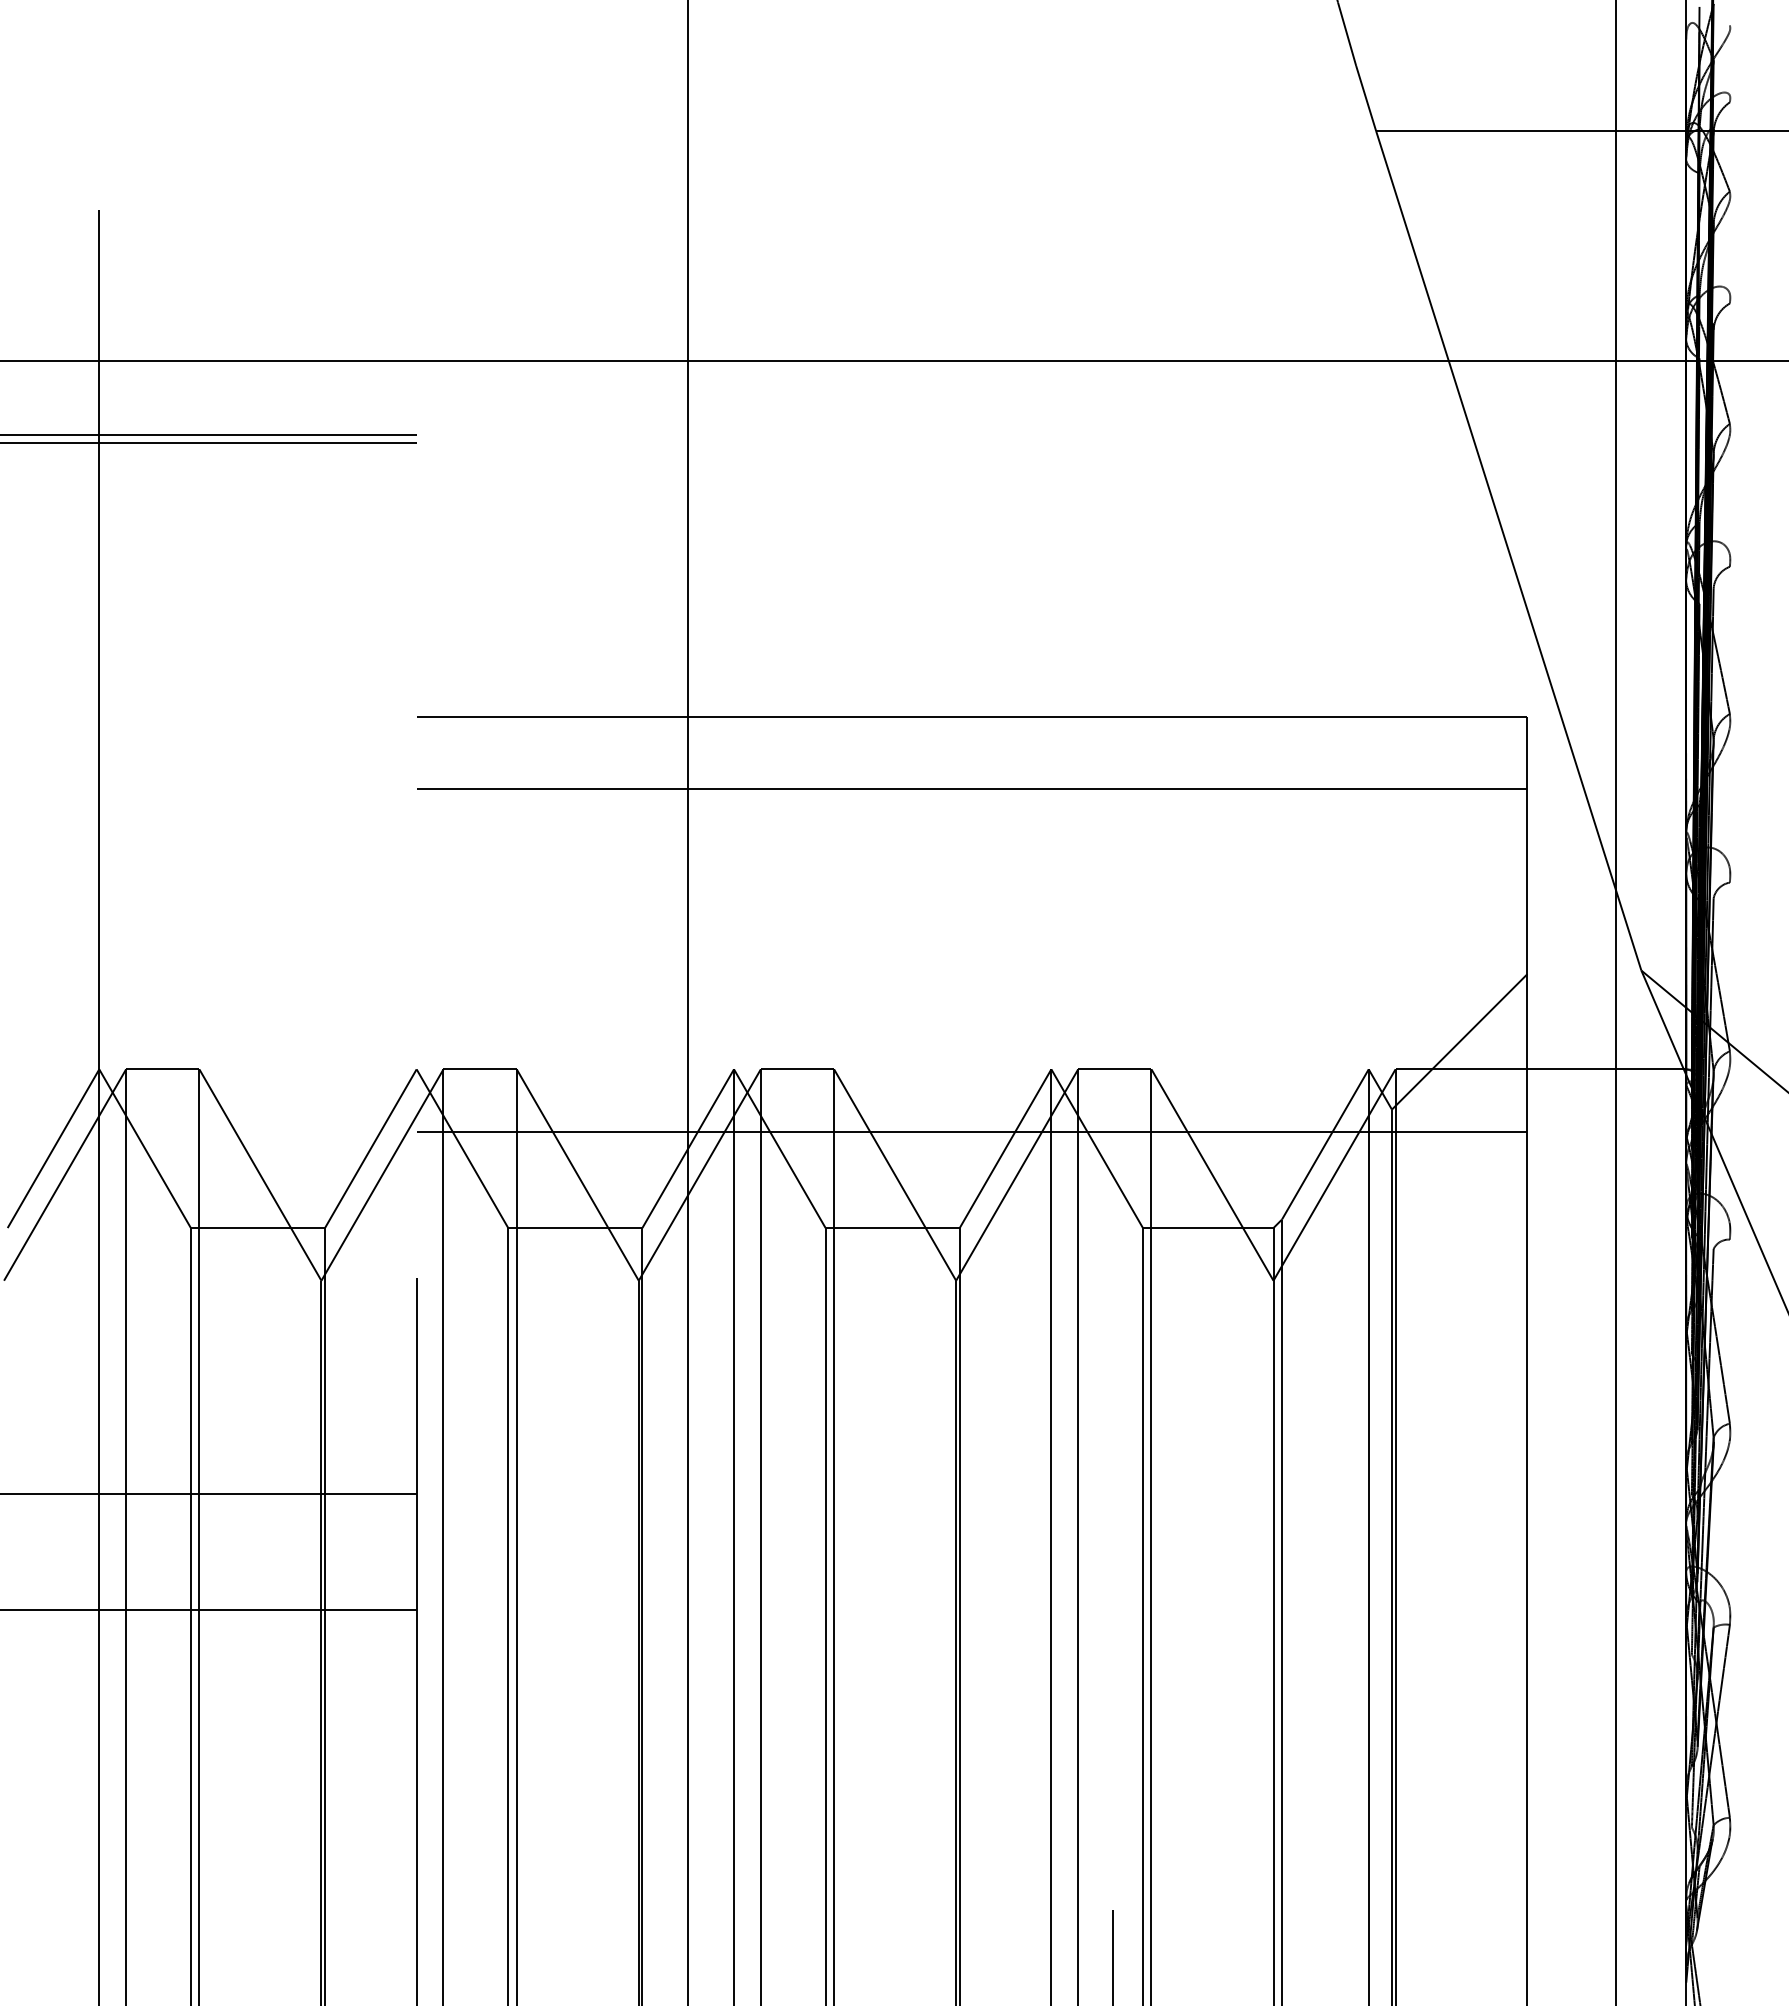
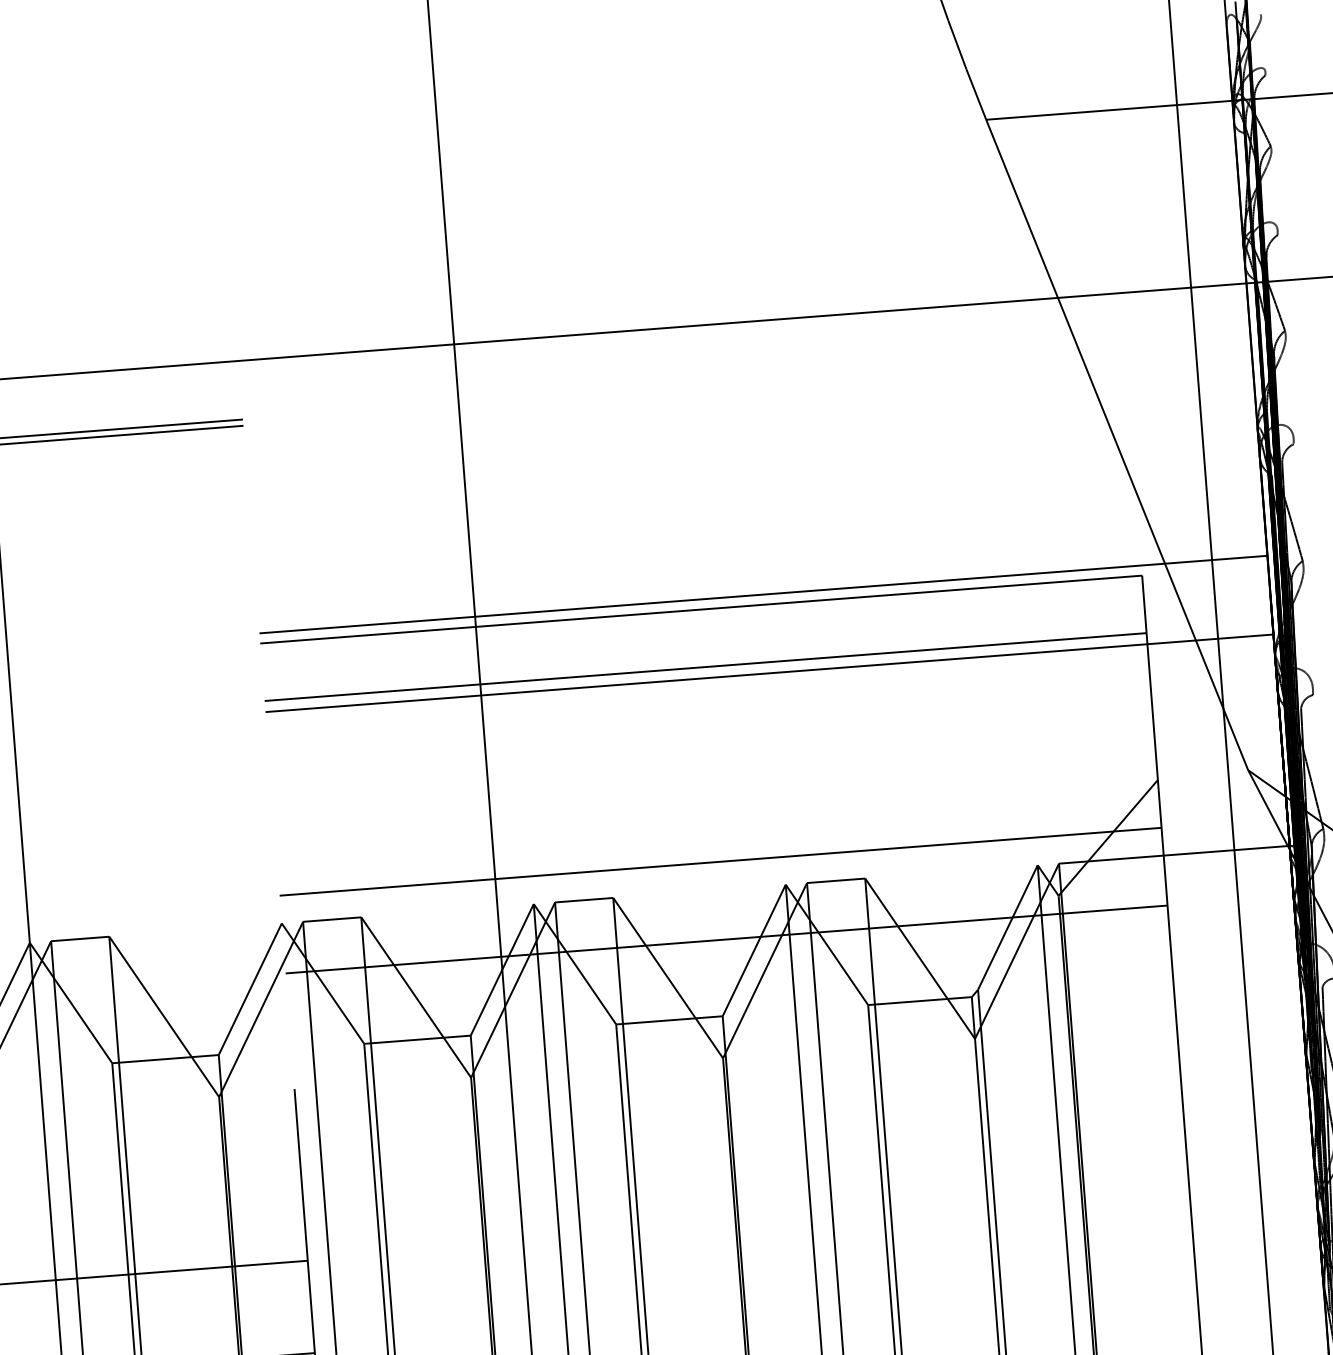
line: (1051, 704) -> (763, 594), added
line: (1051, 803) -> (769, 673), added
line: (971, 1034) -> (720, 861), added

